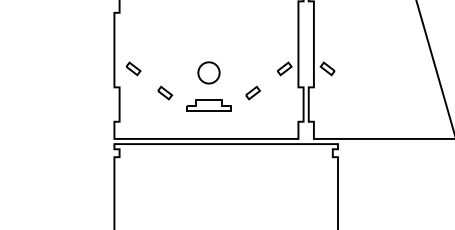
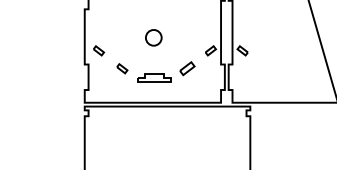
part: (208, 72) -> (153, 37), moved
part: (253, 92) -> (187, 68), size x1.4

